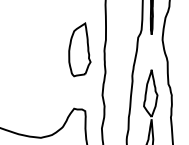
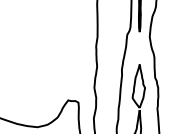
part: (79, 49) -> (73, 45), removed

